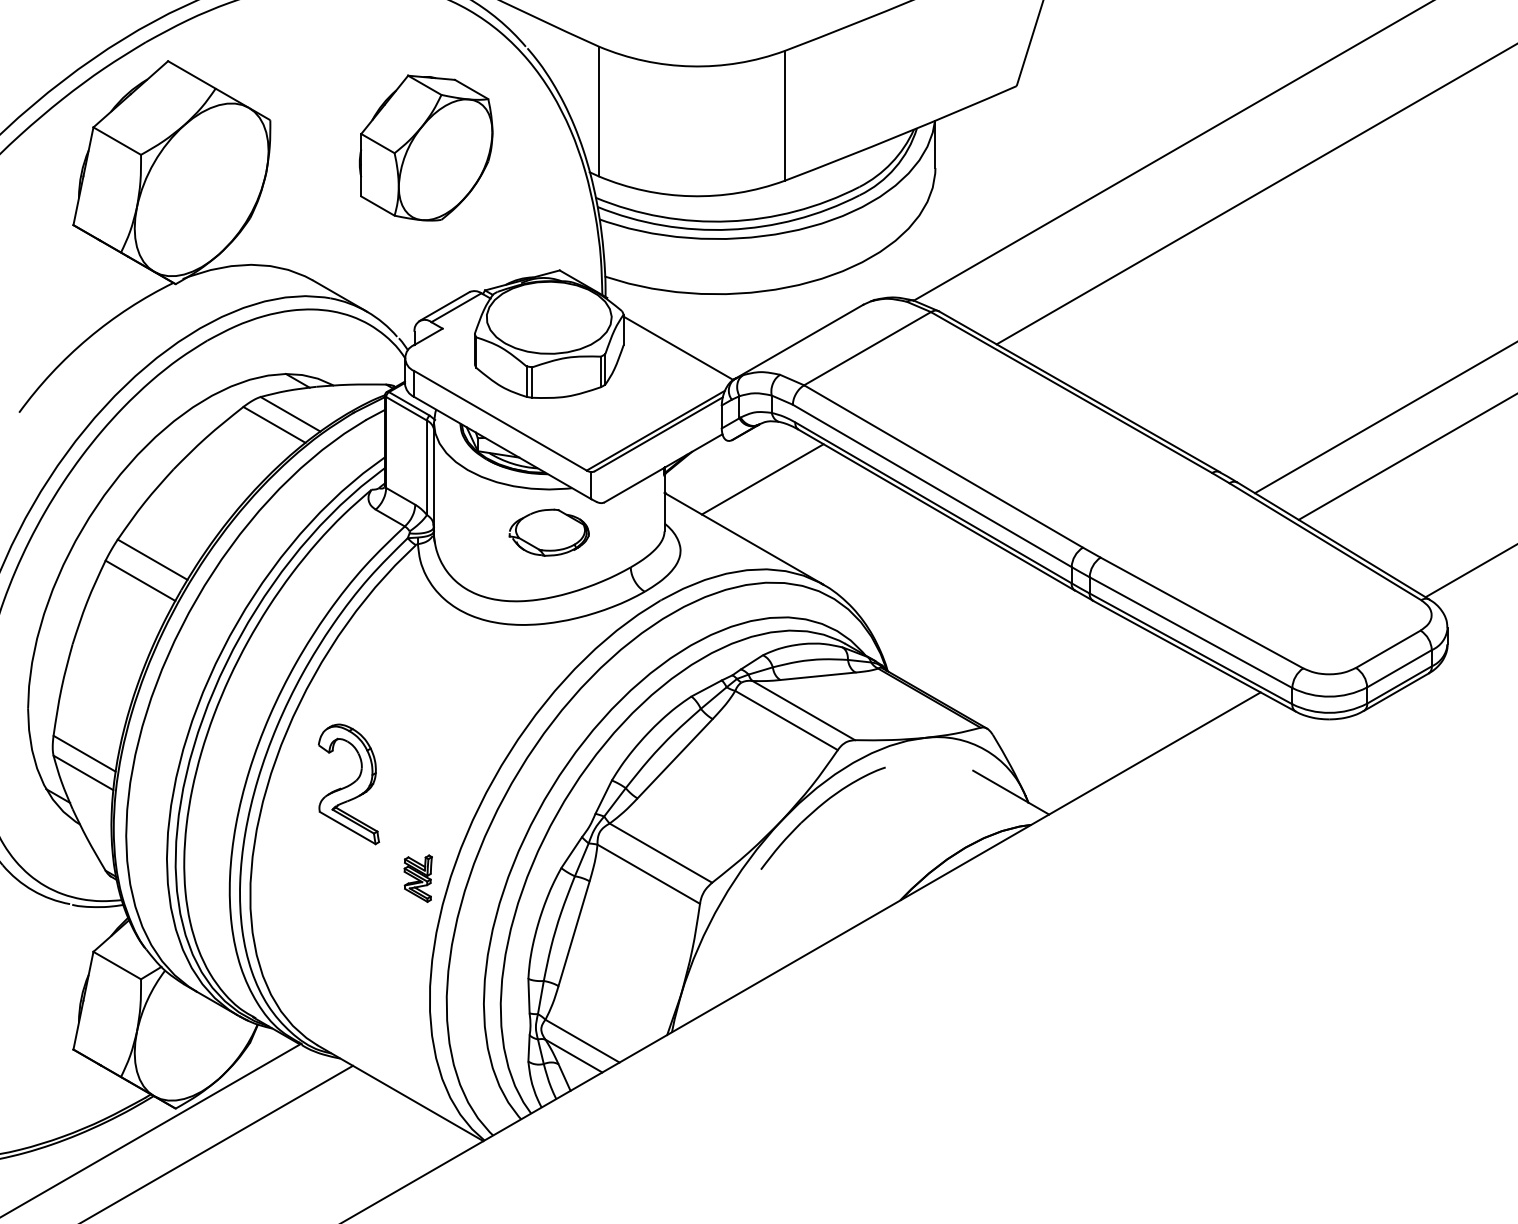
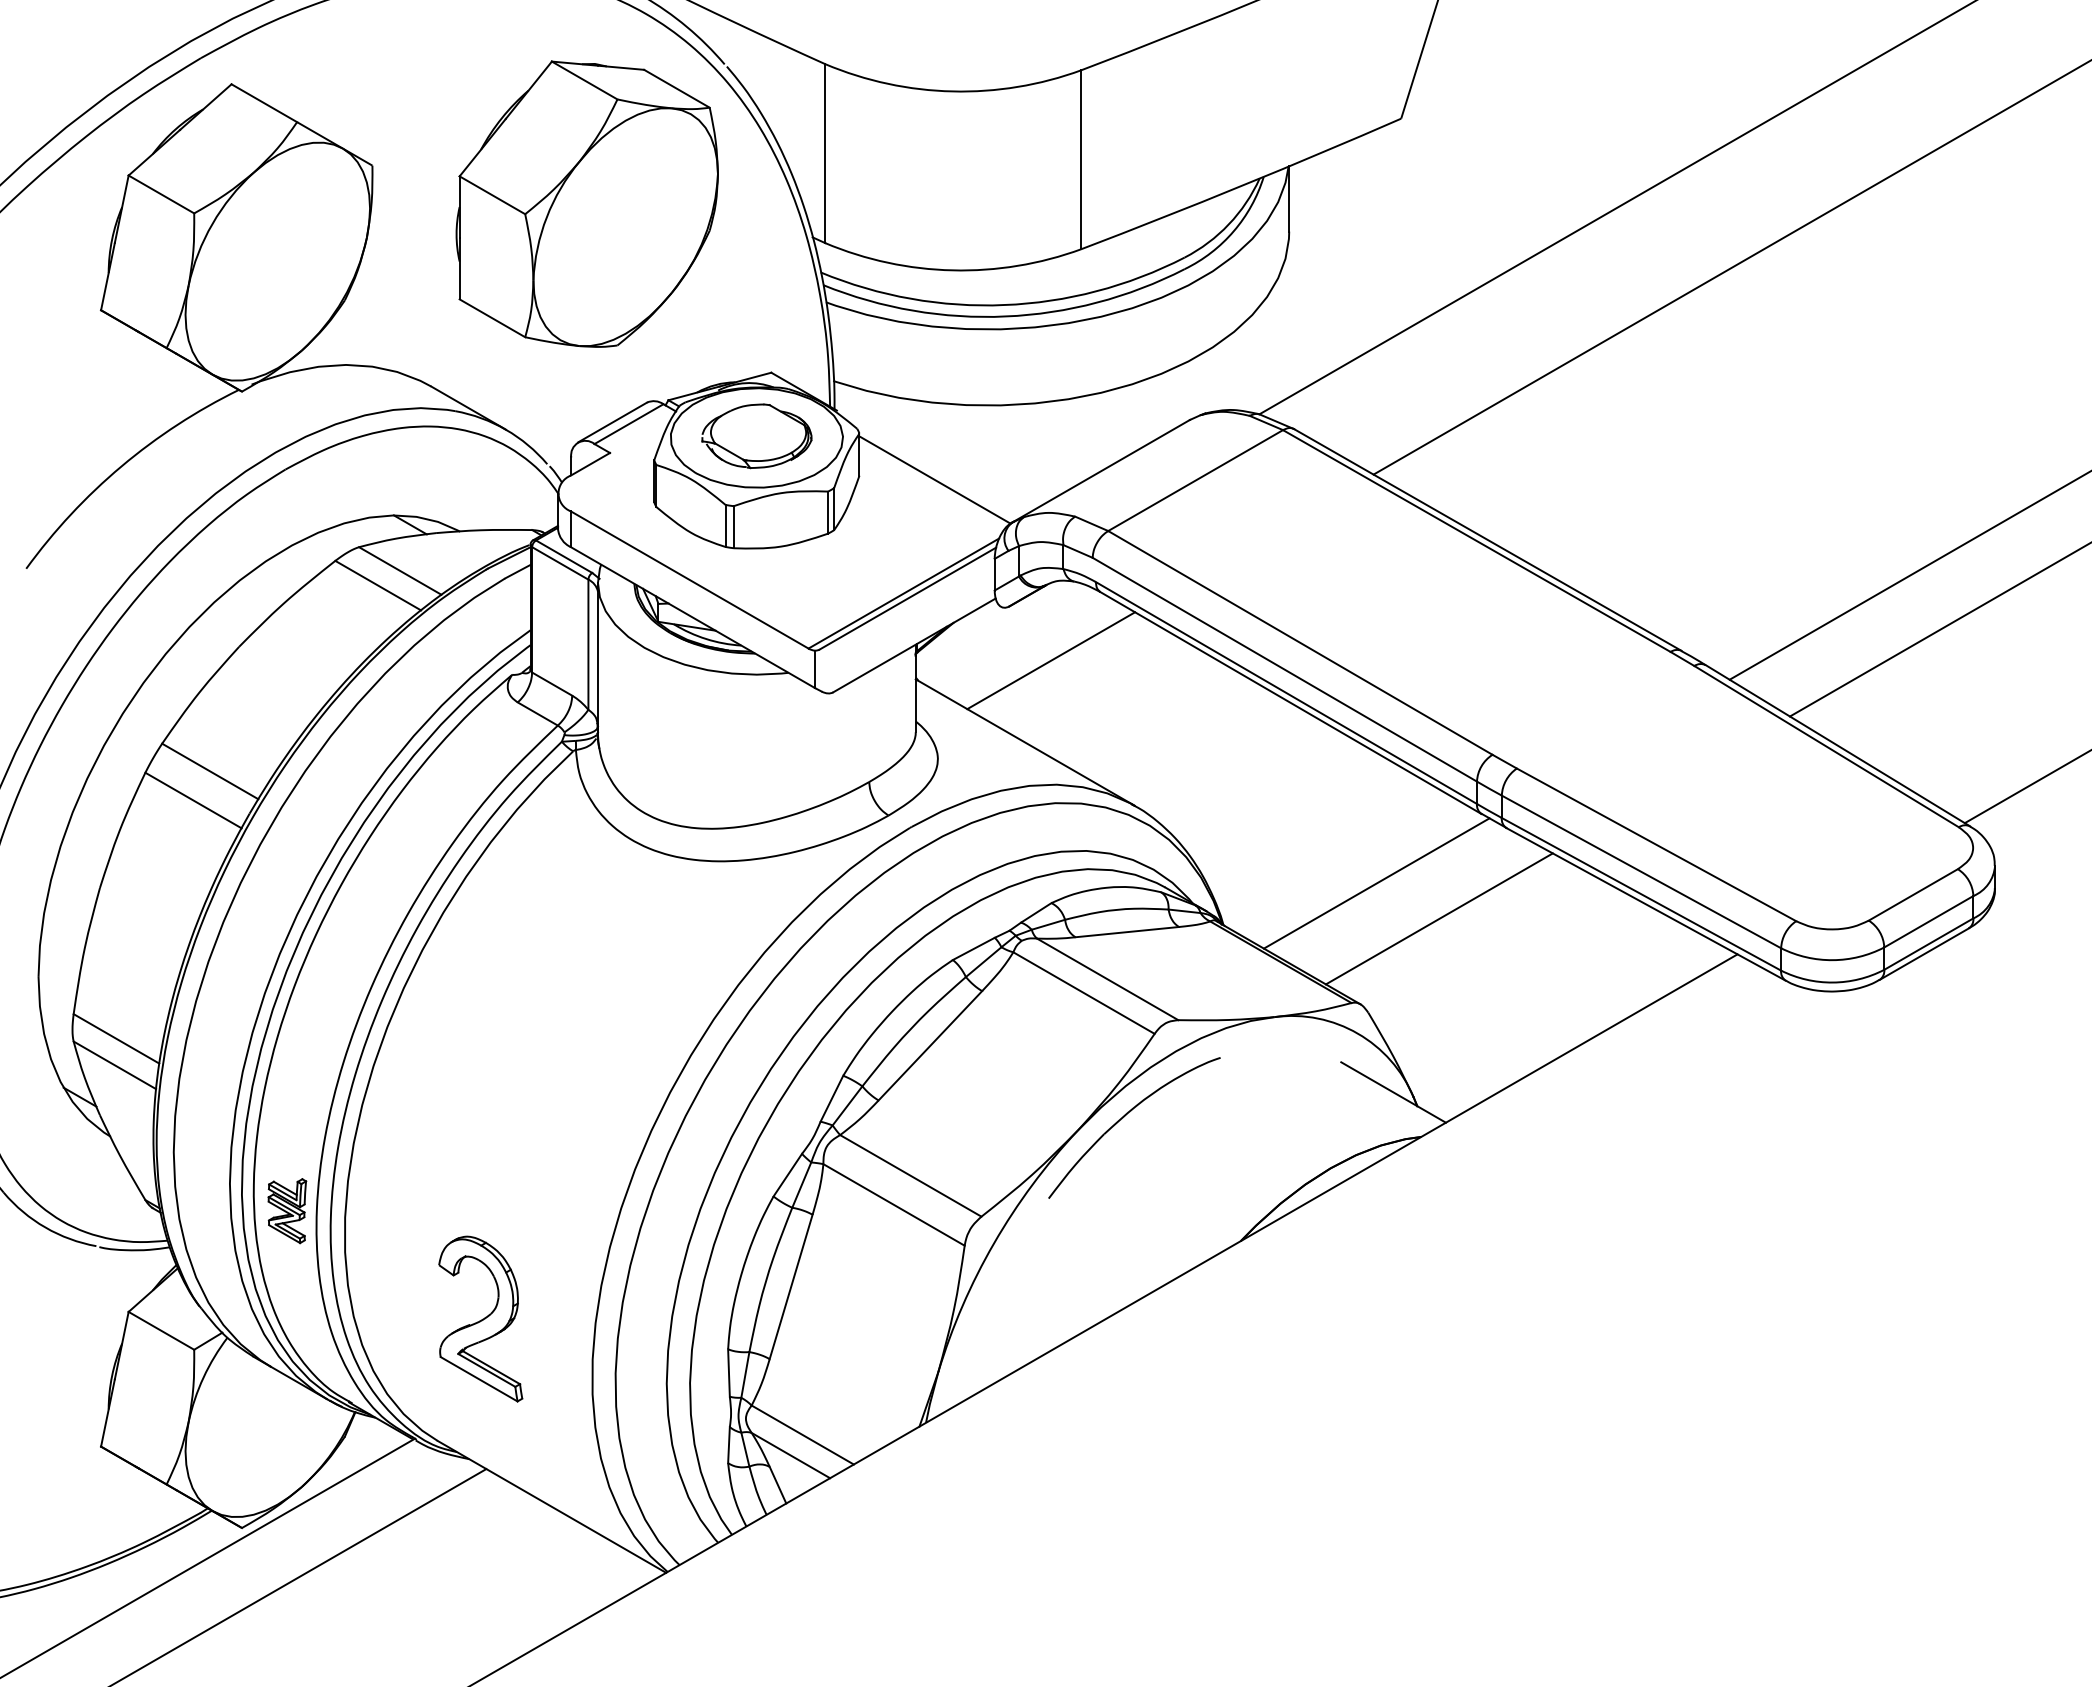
part: (425, 147) -> (586, 203), size x1.43
part: (548, 532) -> (756, 436), moved
line: (998, 641) -> (1376, 883), added
line: (1043, 666) -> (1438, 918), added
part: (348, 783) -> (480, 1318), moved
part: (418, 878) -> (287, 1211), moved

